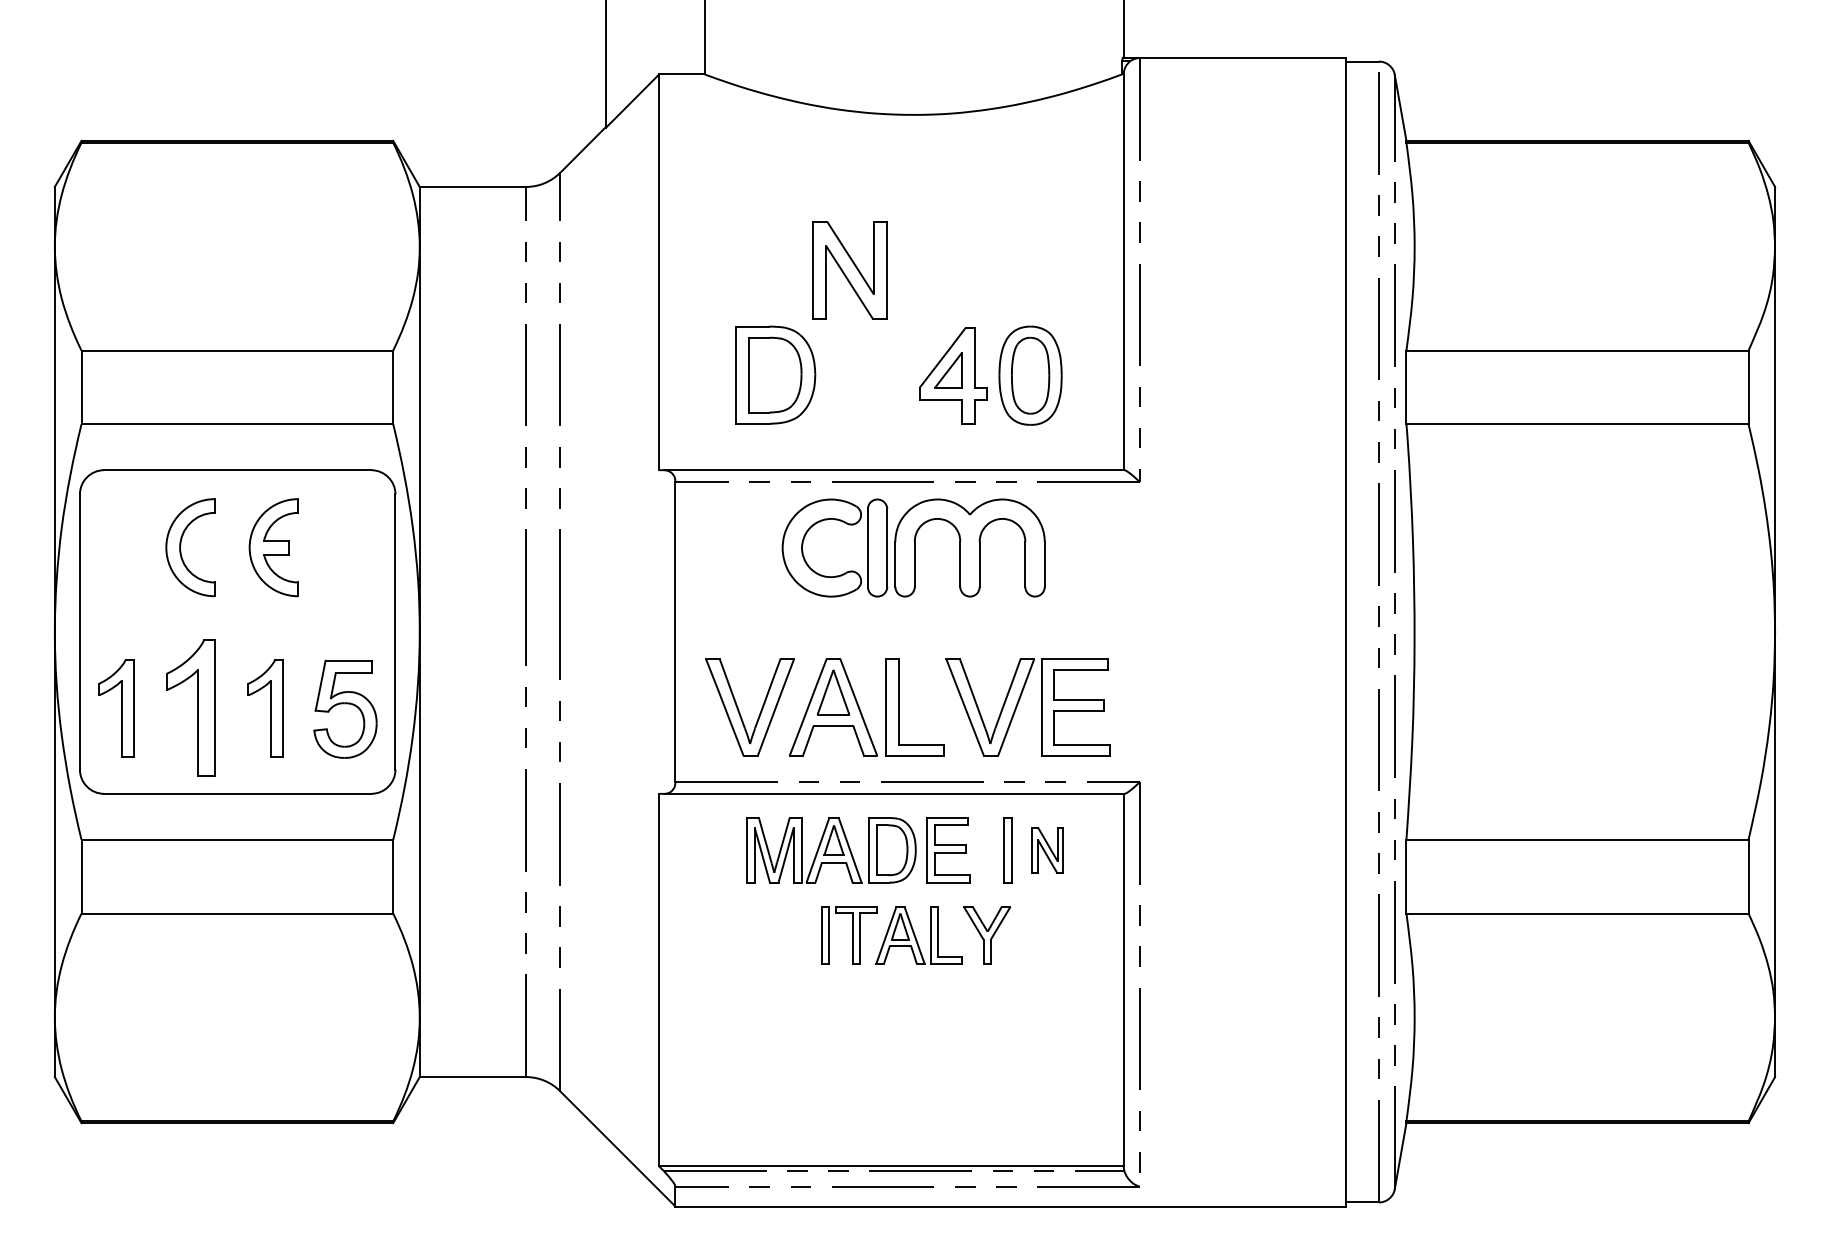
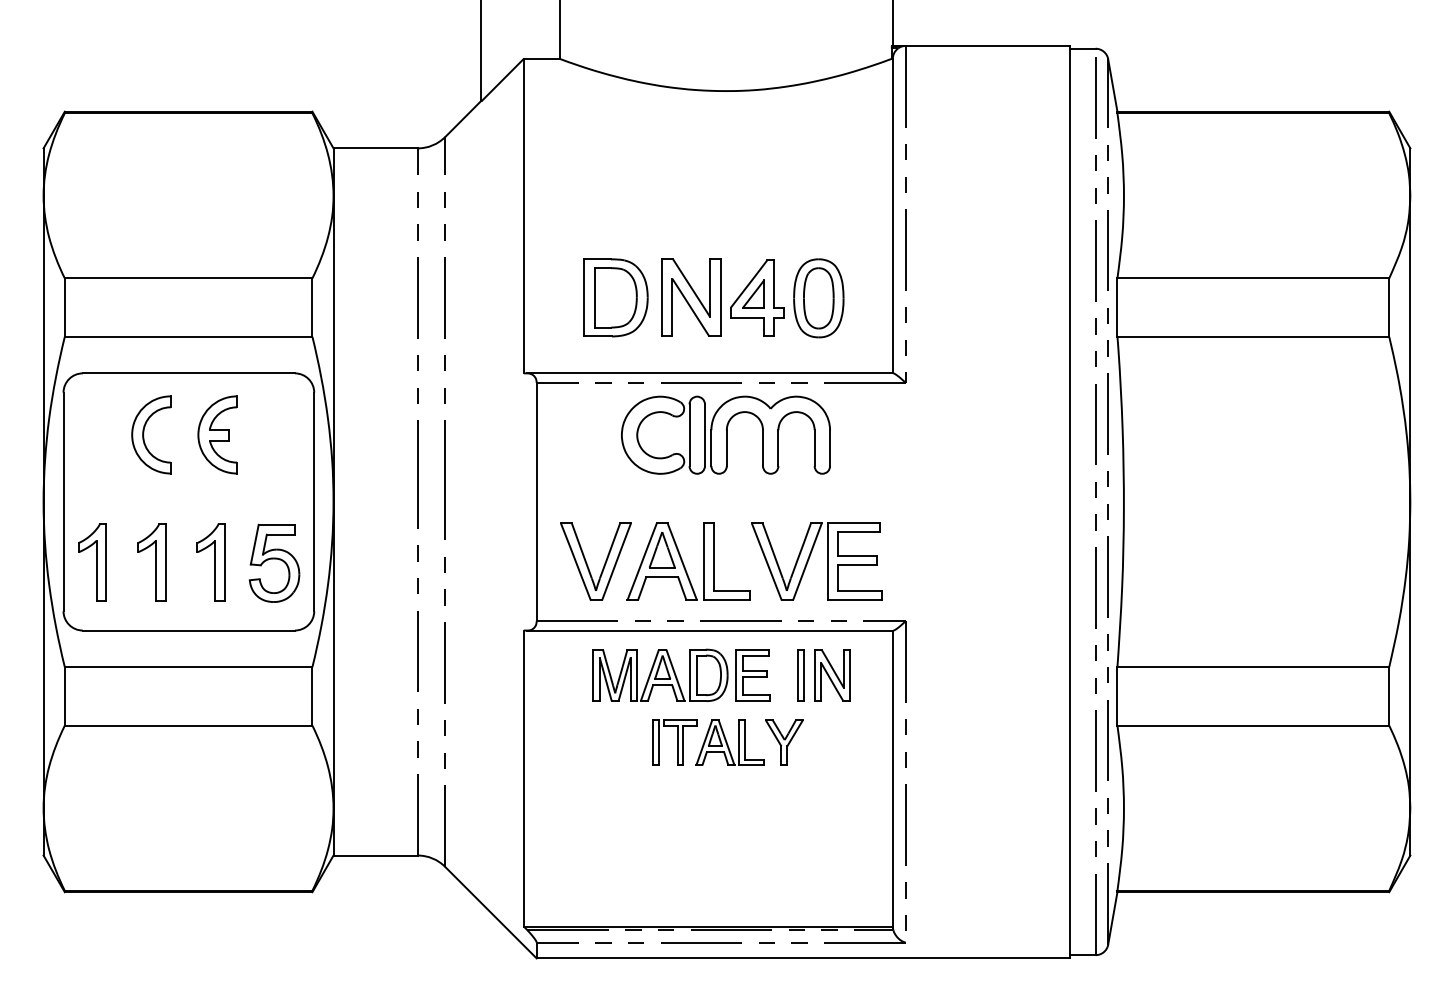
part: (849, 270) -> (690, 298), moved
part: (191, 708) -> (152, 562), size x0.71
part: (1047, 850) -> (832, 675), size x1.43

